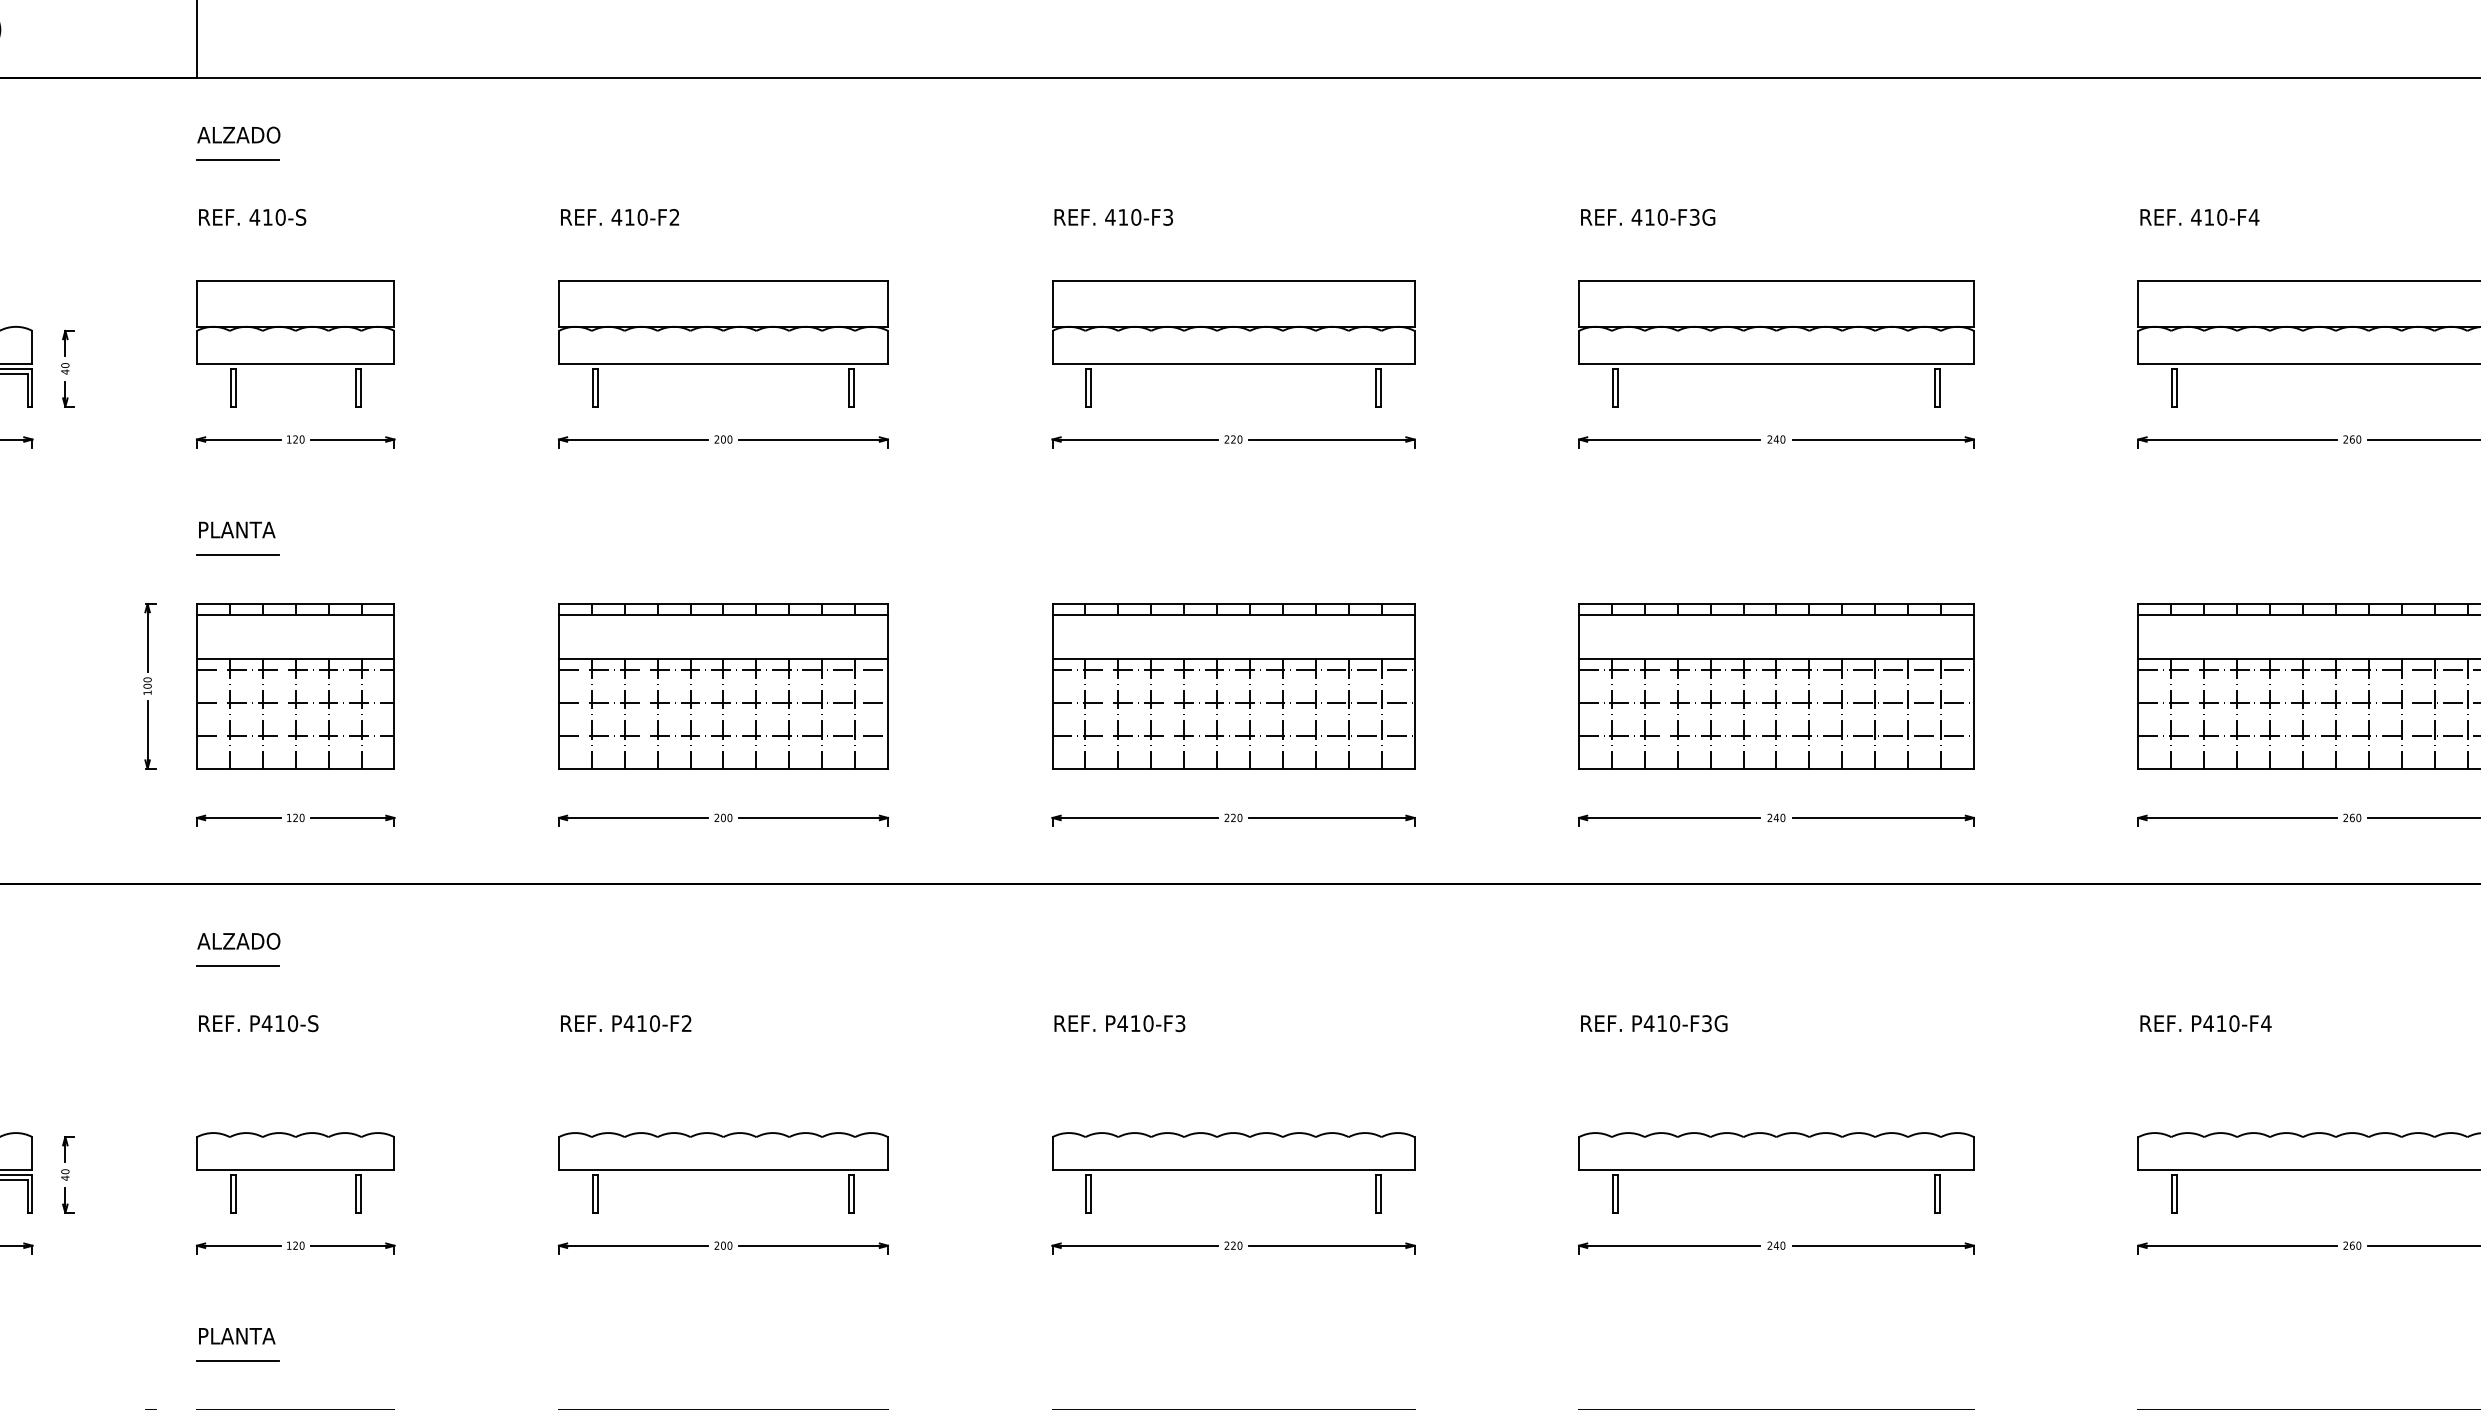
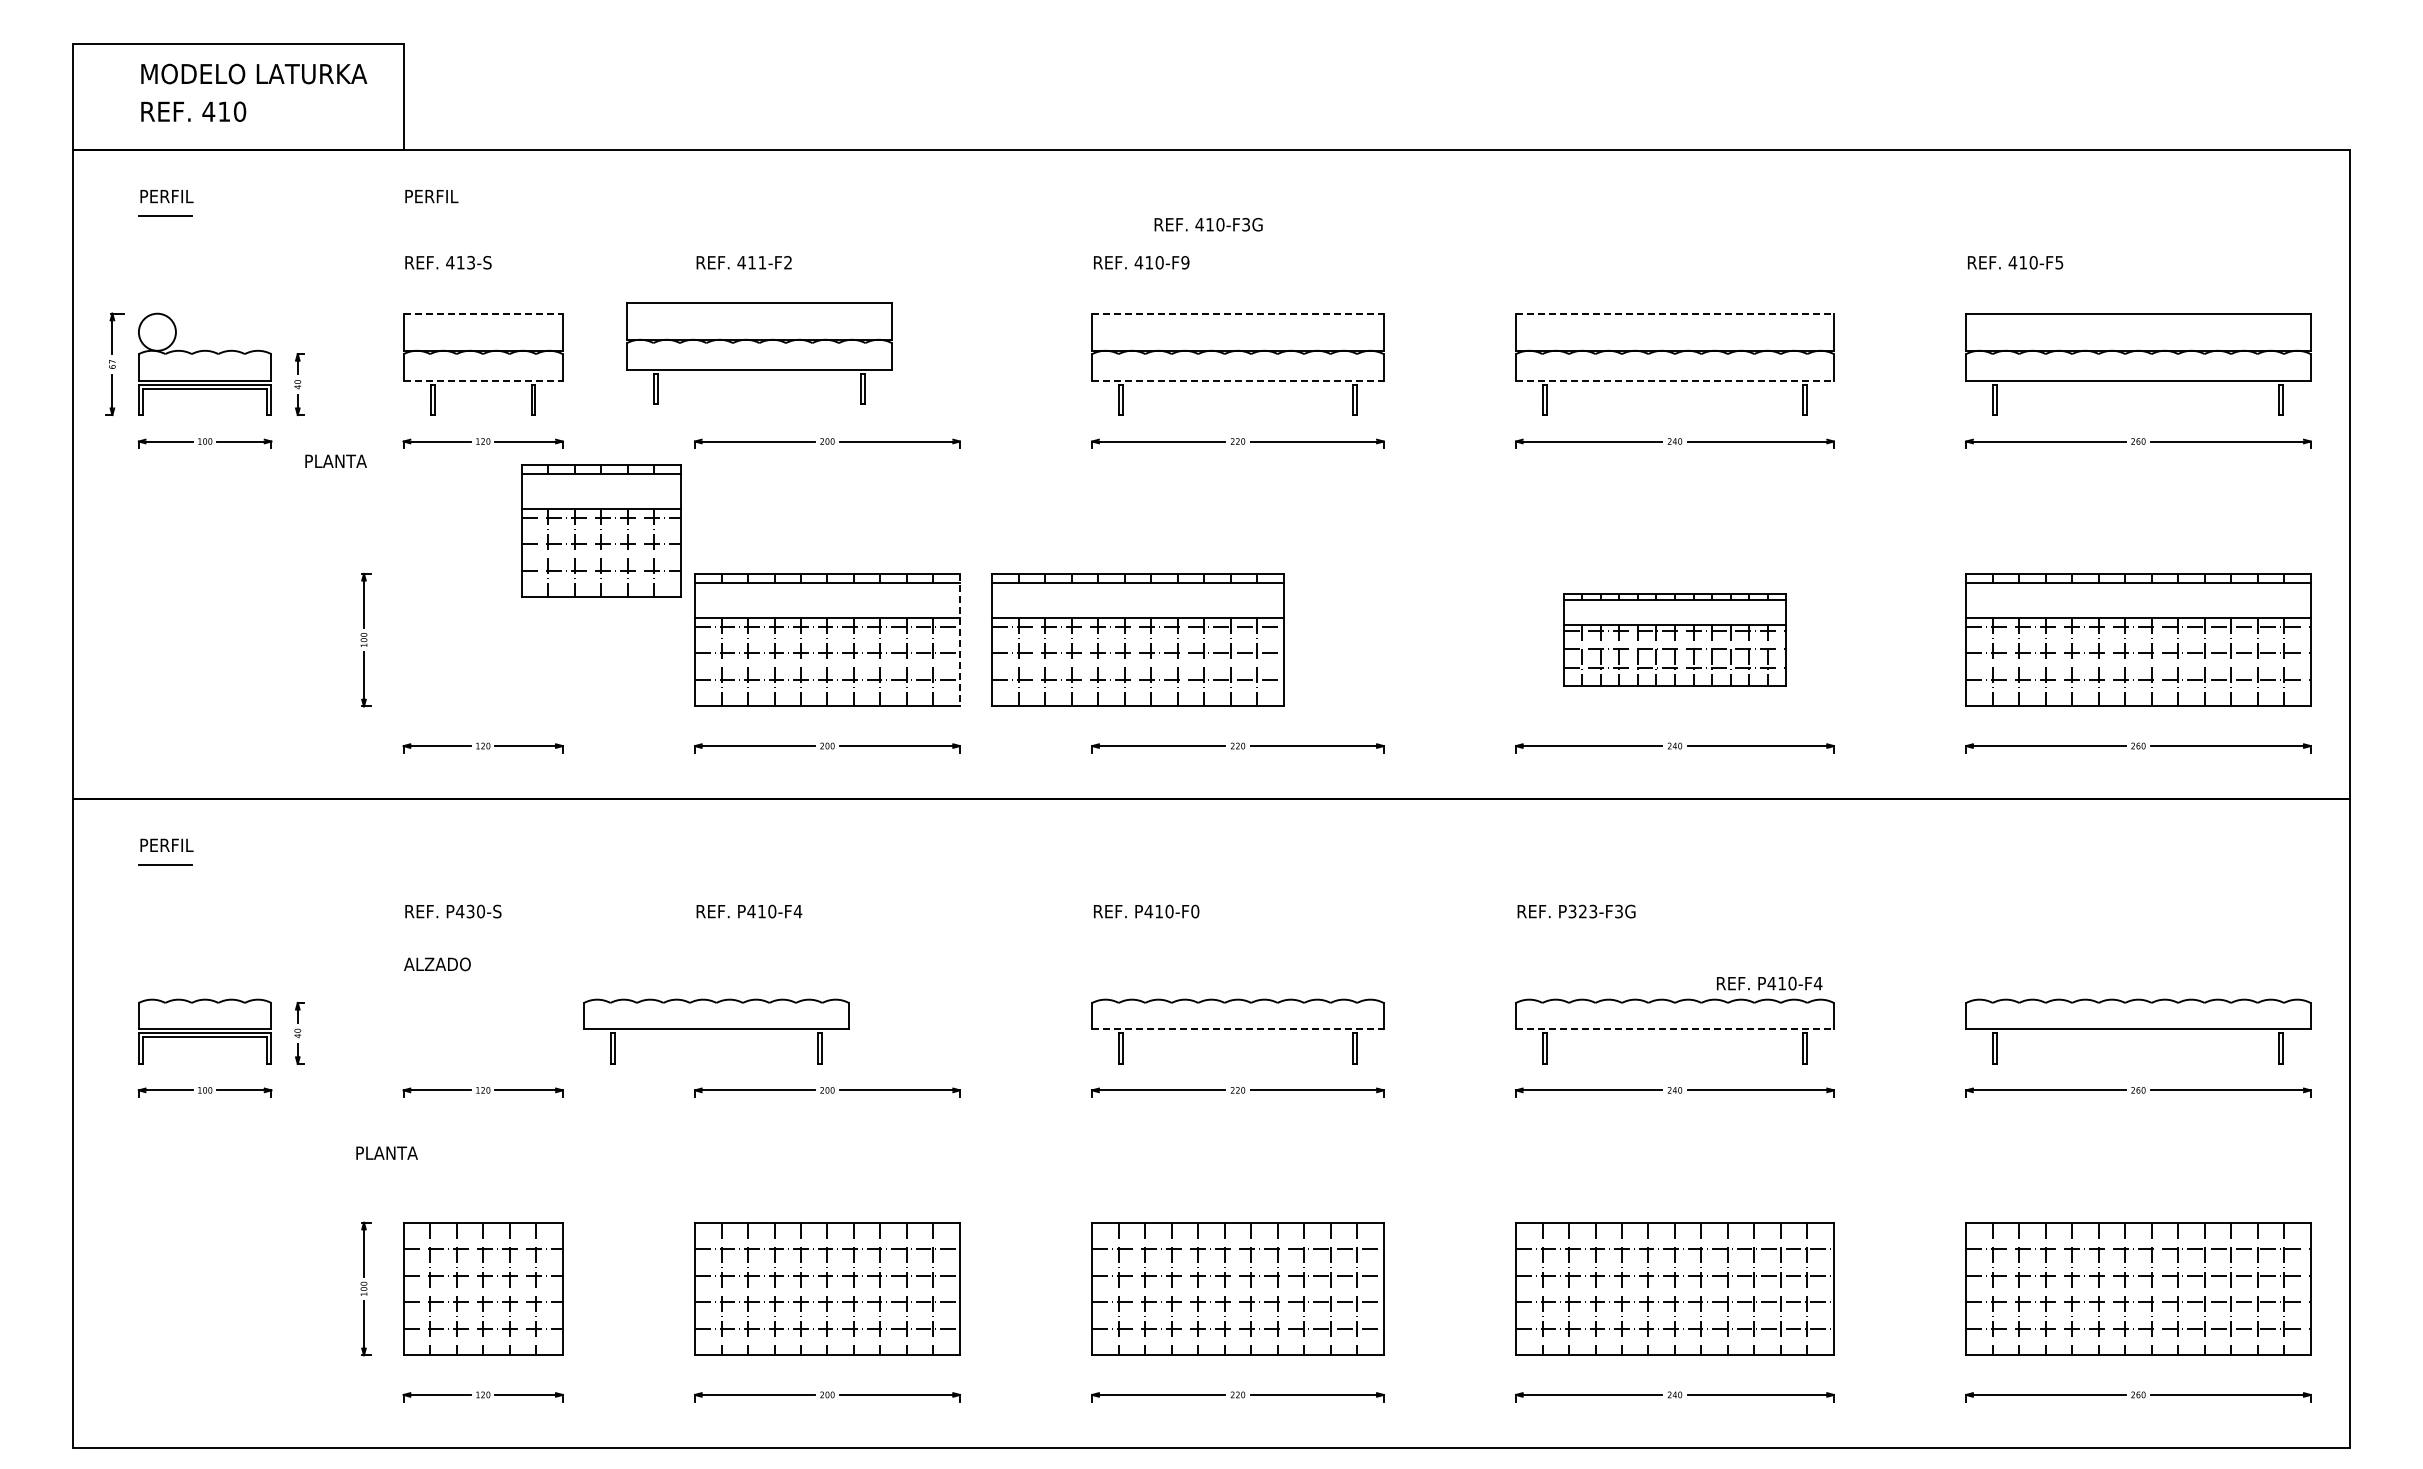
text: (238, 135) -> (437, 196), ALZADO -> PERFIL
line: (237, 159) -> (436, 216), removed
text: (281, 217) -> (471, 262), 410-S -> 413-S
text: (642, 217) -> (762, 262), 410-F2 -> 411-F2
text: (1168, 217) -> (1185, 262), 410-F3 -> 410-F9
text: (1647, 217) -> (1208, 224), moved
text: (2254, 217) -> (2059, 262), 410-F4 -> 410-F5
line: (296, 280) -> (483, 313), solid -> dashed
line: (1232, 280) -> (1237, 313), solid -> dashed
line: (1775, 280) -> (1674, 313), solid -> dashed
part: (723, 343) -> (759, 353), moved
line: (296, 363) -> (483, 380), solid -> dashed
line: (1232, 363) -> (1237, 380), solid -> dashed
line: (1775, 363) -> (1674, 380), solid -> dashed
text: (236, 528) -> (335, 460), moved
line: (237, 555) -> (436, 534), removed
part: (296, 685) -> (601, 530), moved
part: (1232, 685) -> (1137, 639), moved
part: (1775, 685) -> (1674, 639), size x0.7
line: (887, 686) -> (959, 640), solid -> dashed
text: (238, 941) -> (437, 964), moved
line: (237, 966) -> (436, 865), removed
text: (279, 1023) -> (470, 911), P410-S -> P430-S
text: (686, 1023) -> (797, 911), P410-F2 -> P410-F4
text: (1180, 1023) -> (1195, 911), P410-F3 -> P410-F0
text: (1661, 1023) -> (1582, 911), P410-F3G -> P323-F3G
text: (2205, 1023) -> (1769, 983), moved
line: (1232, 1170) -> (1237, 1029), solid -> dashed
line: (1775, 1170) -> (1674, 1029), solid -> dashed
part: (296, 1172) -> (483, 1031), removed
part: (723, 1172) -> (716, 1031), moved
text: (236, 1335) -> (386, 1152), moved
line: (237, 1361) -> (436, 1183), removed

